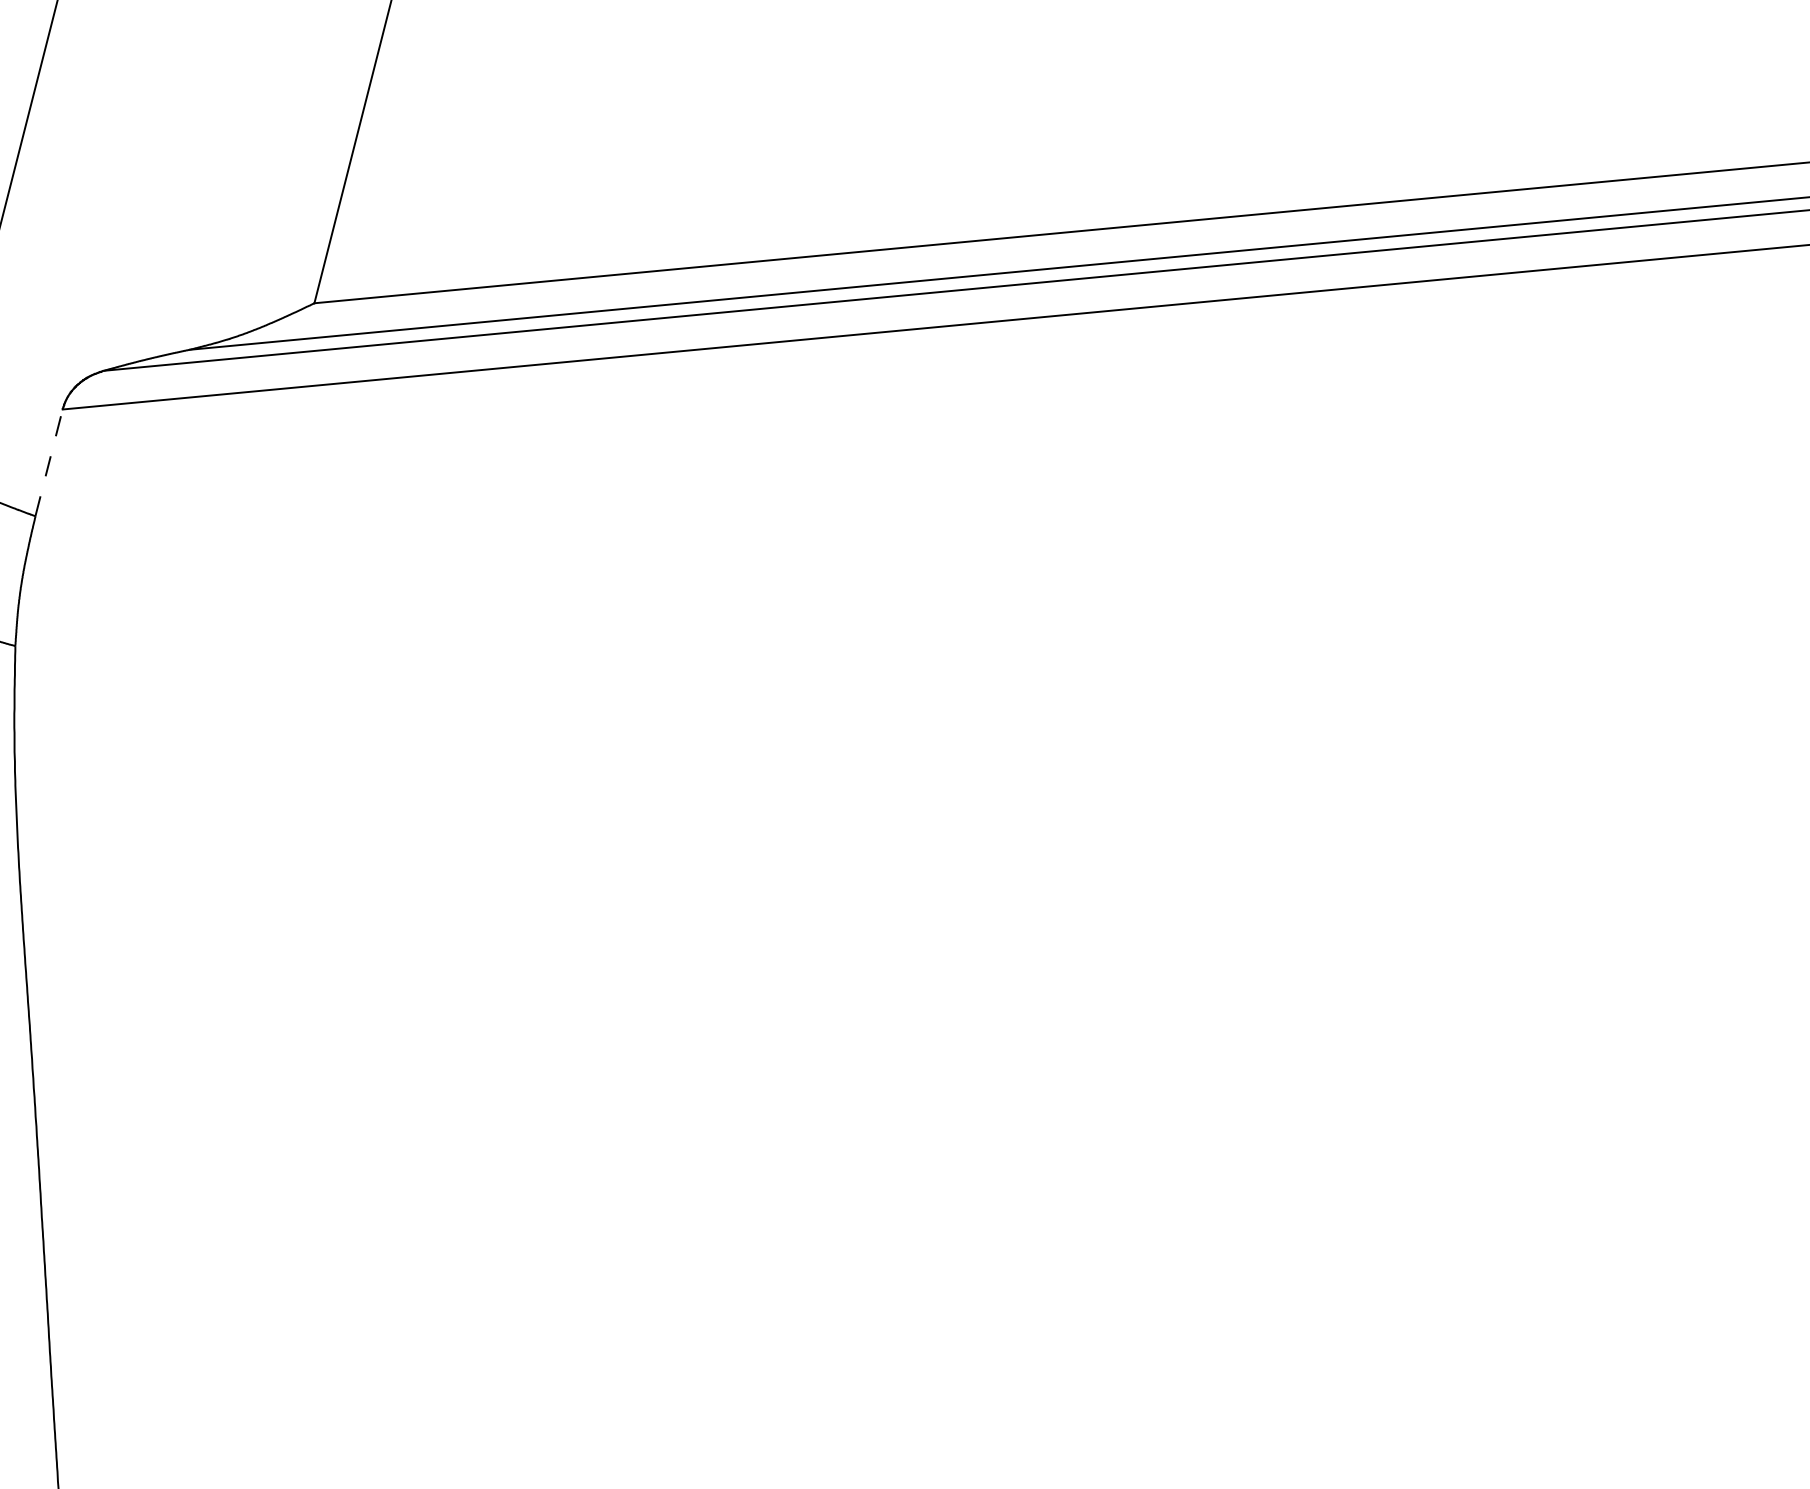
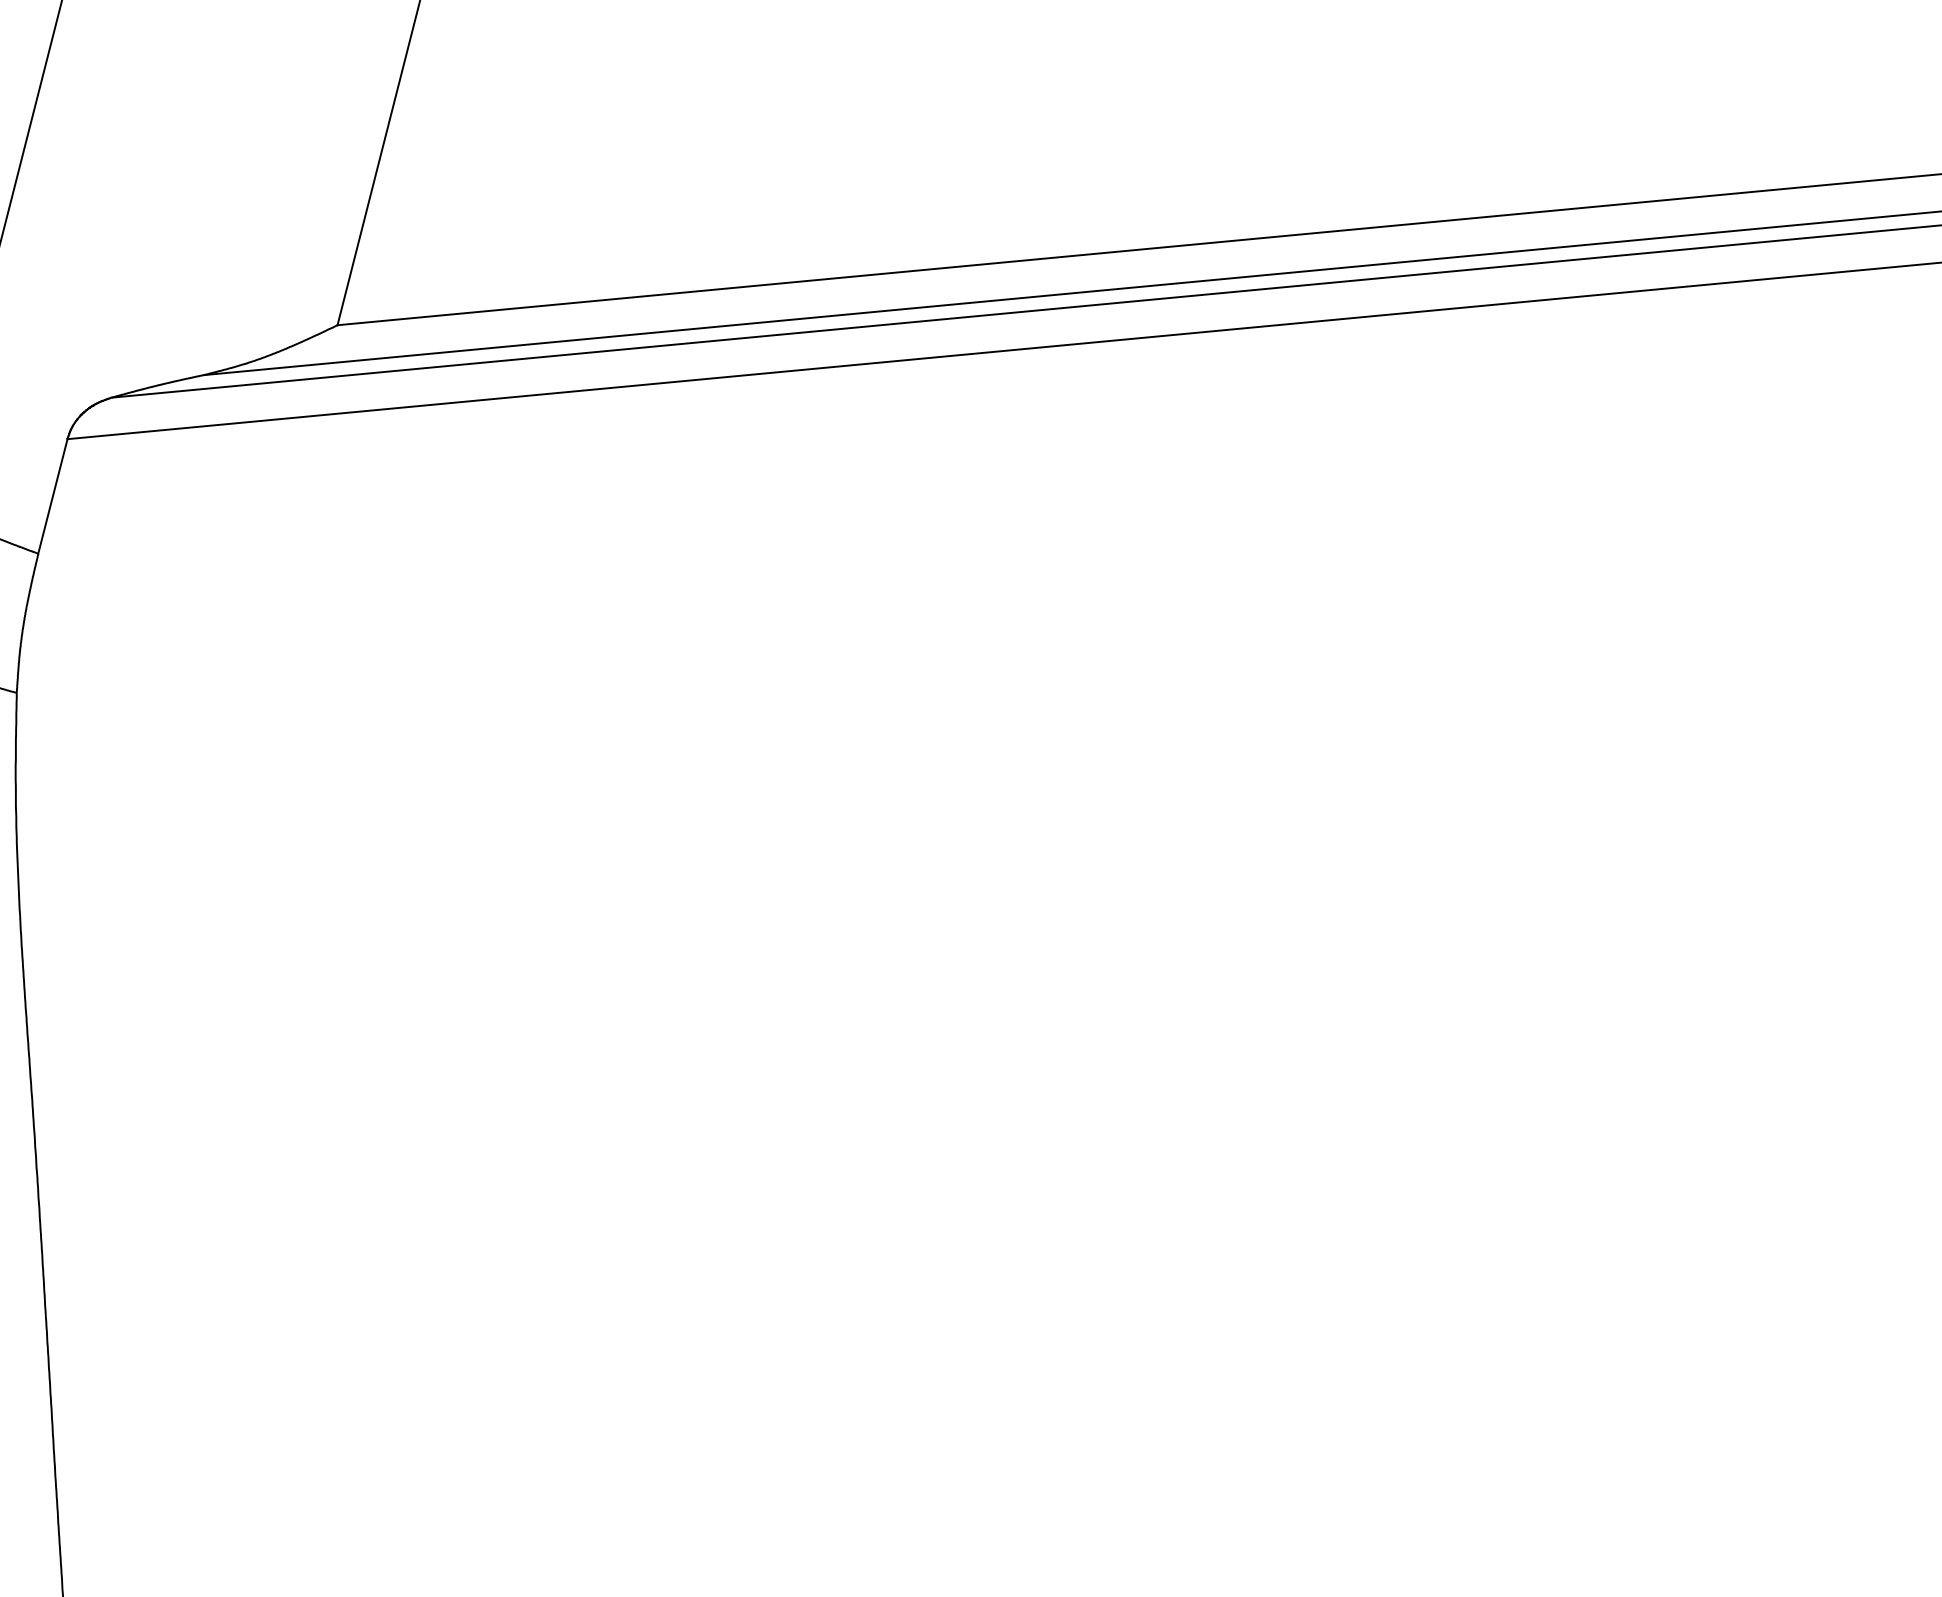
line: (49, 462) -> (53, 496), dashed -> solid

